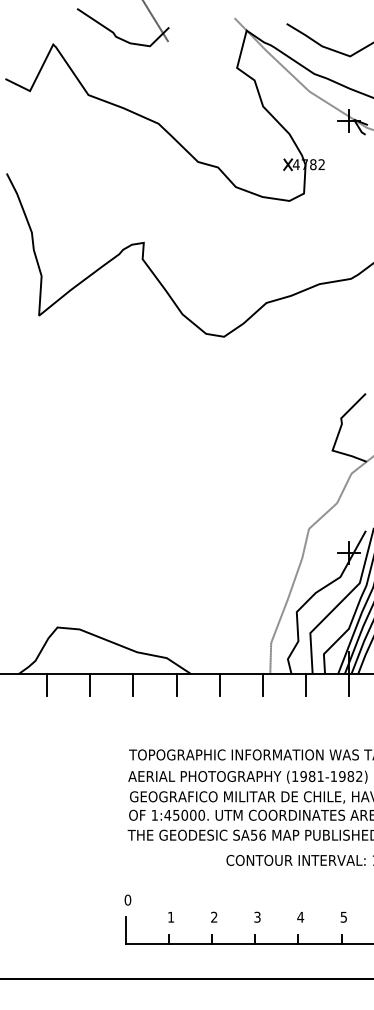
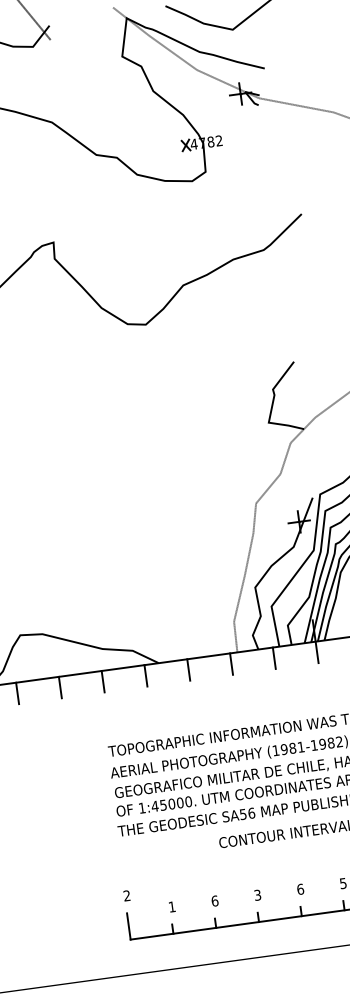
text: (127, 899) -> (126, 895), 0 -> 2
text: (214, 916) -> (215, 900), 2 -> 6
text: (300, 916) -> (300, 888), 4 -> 6

